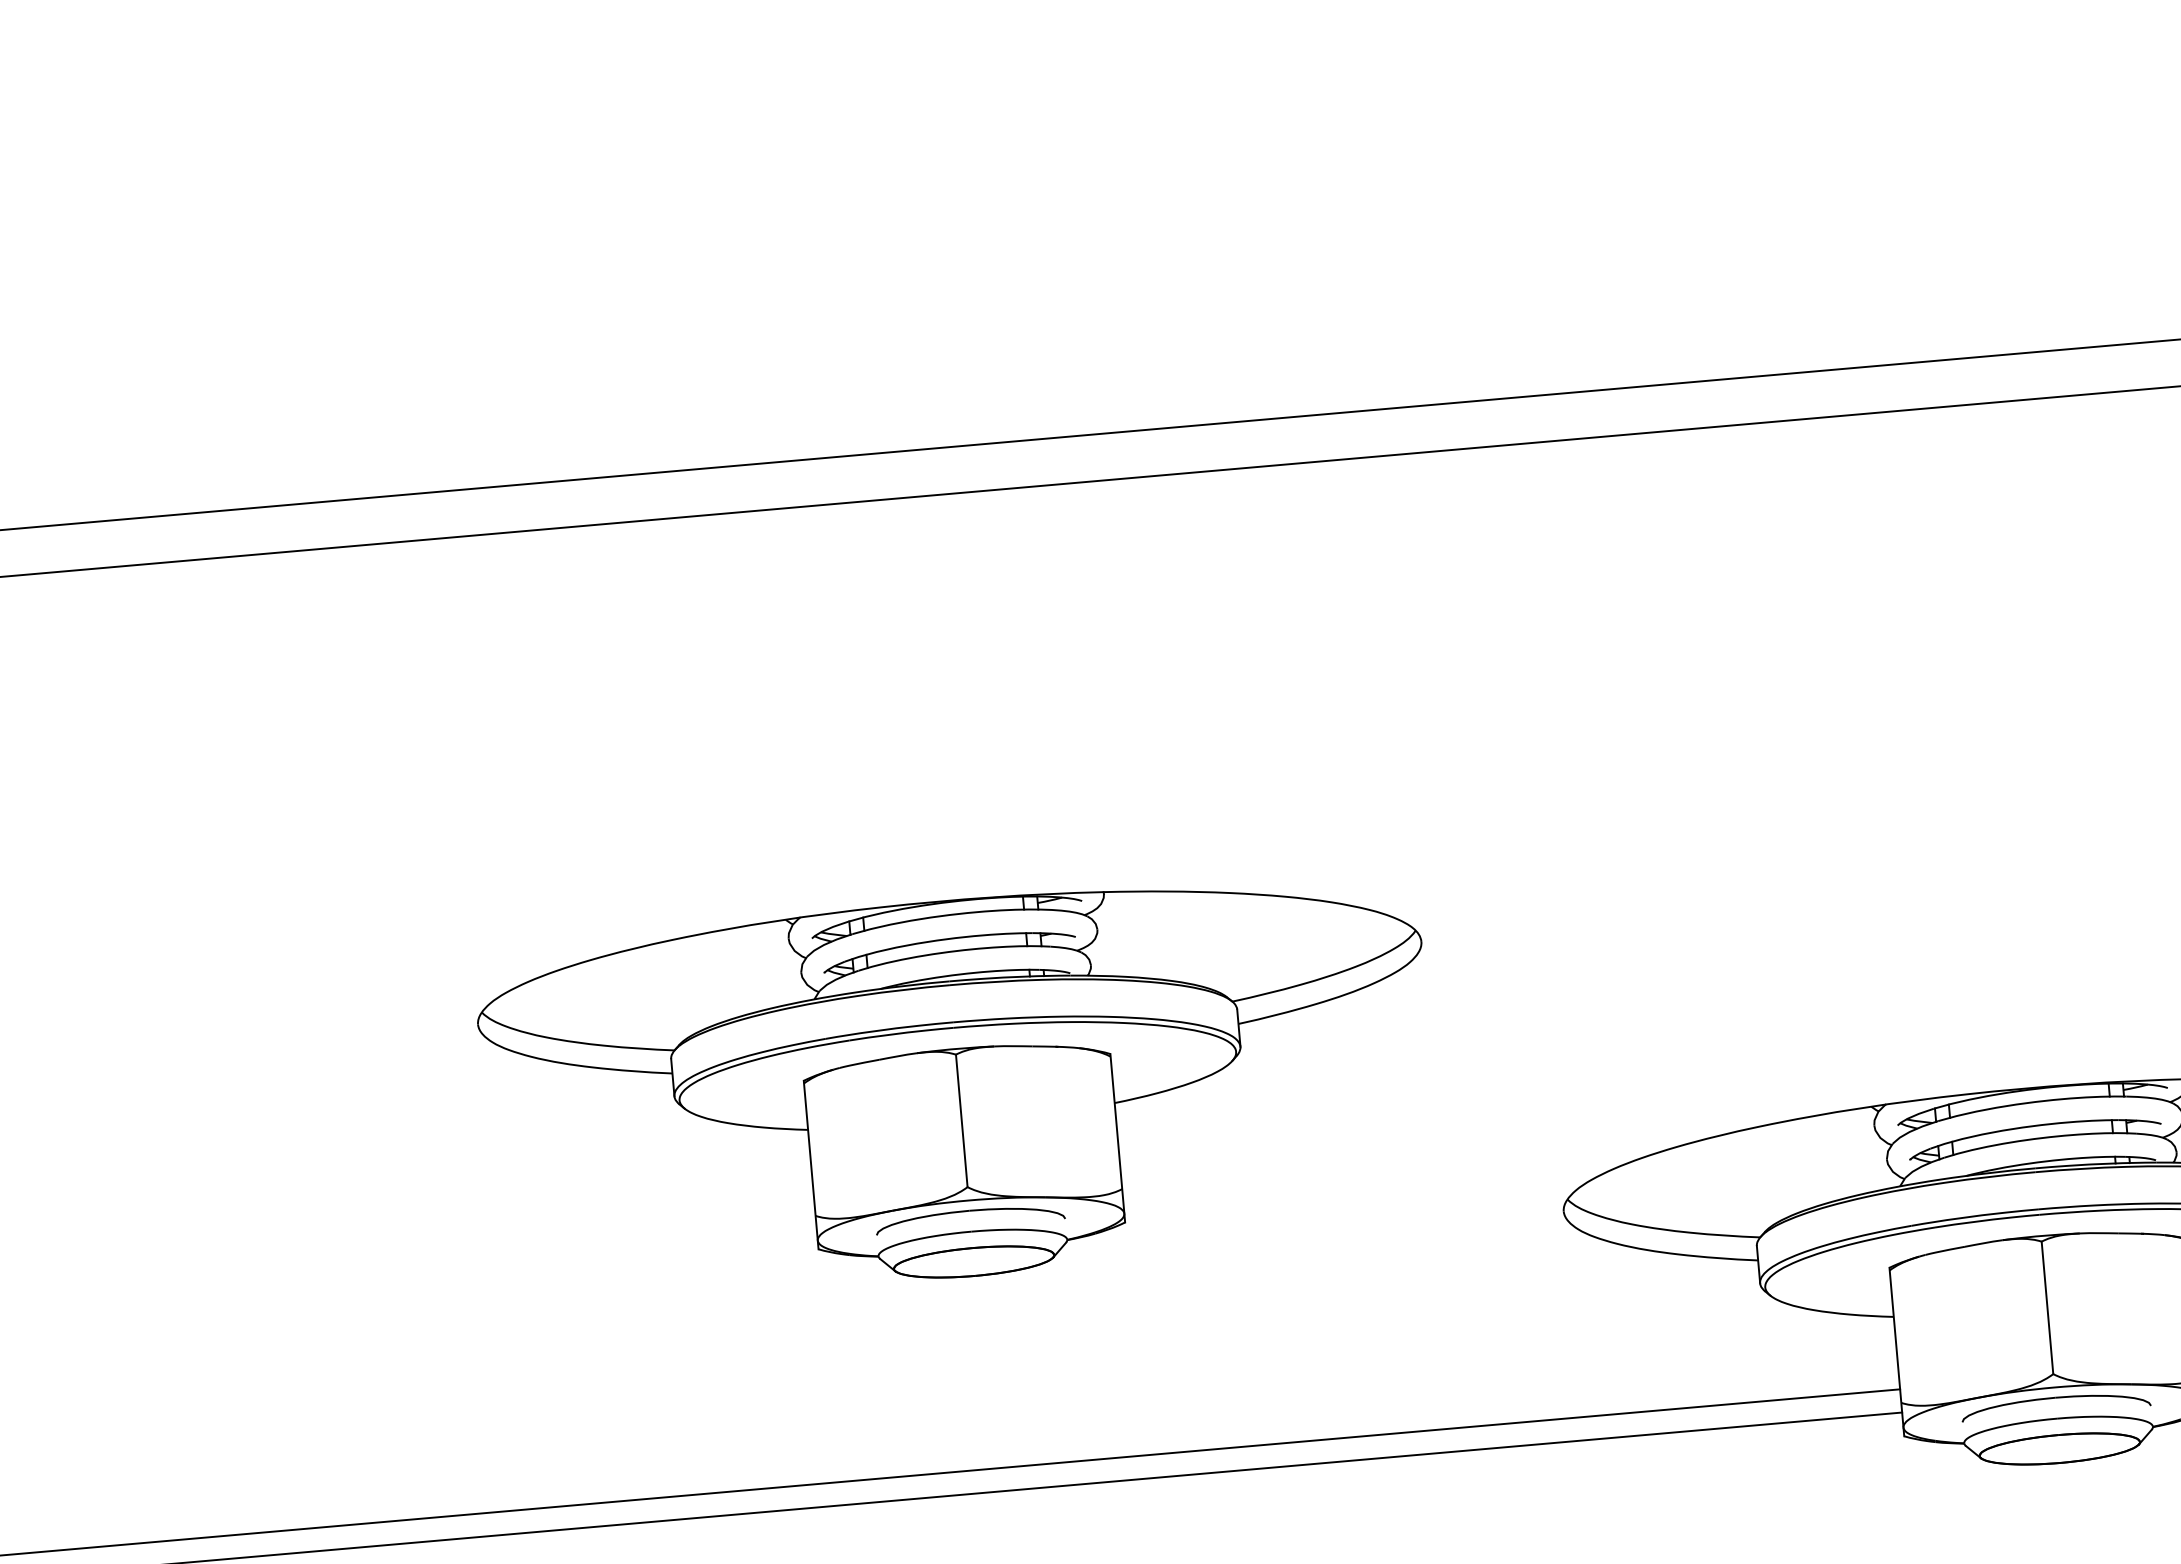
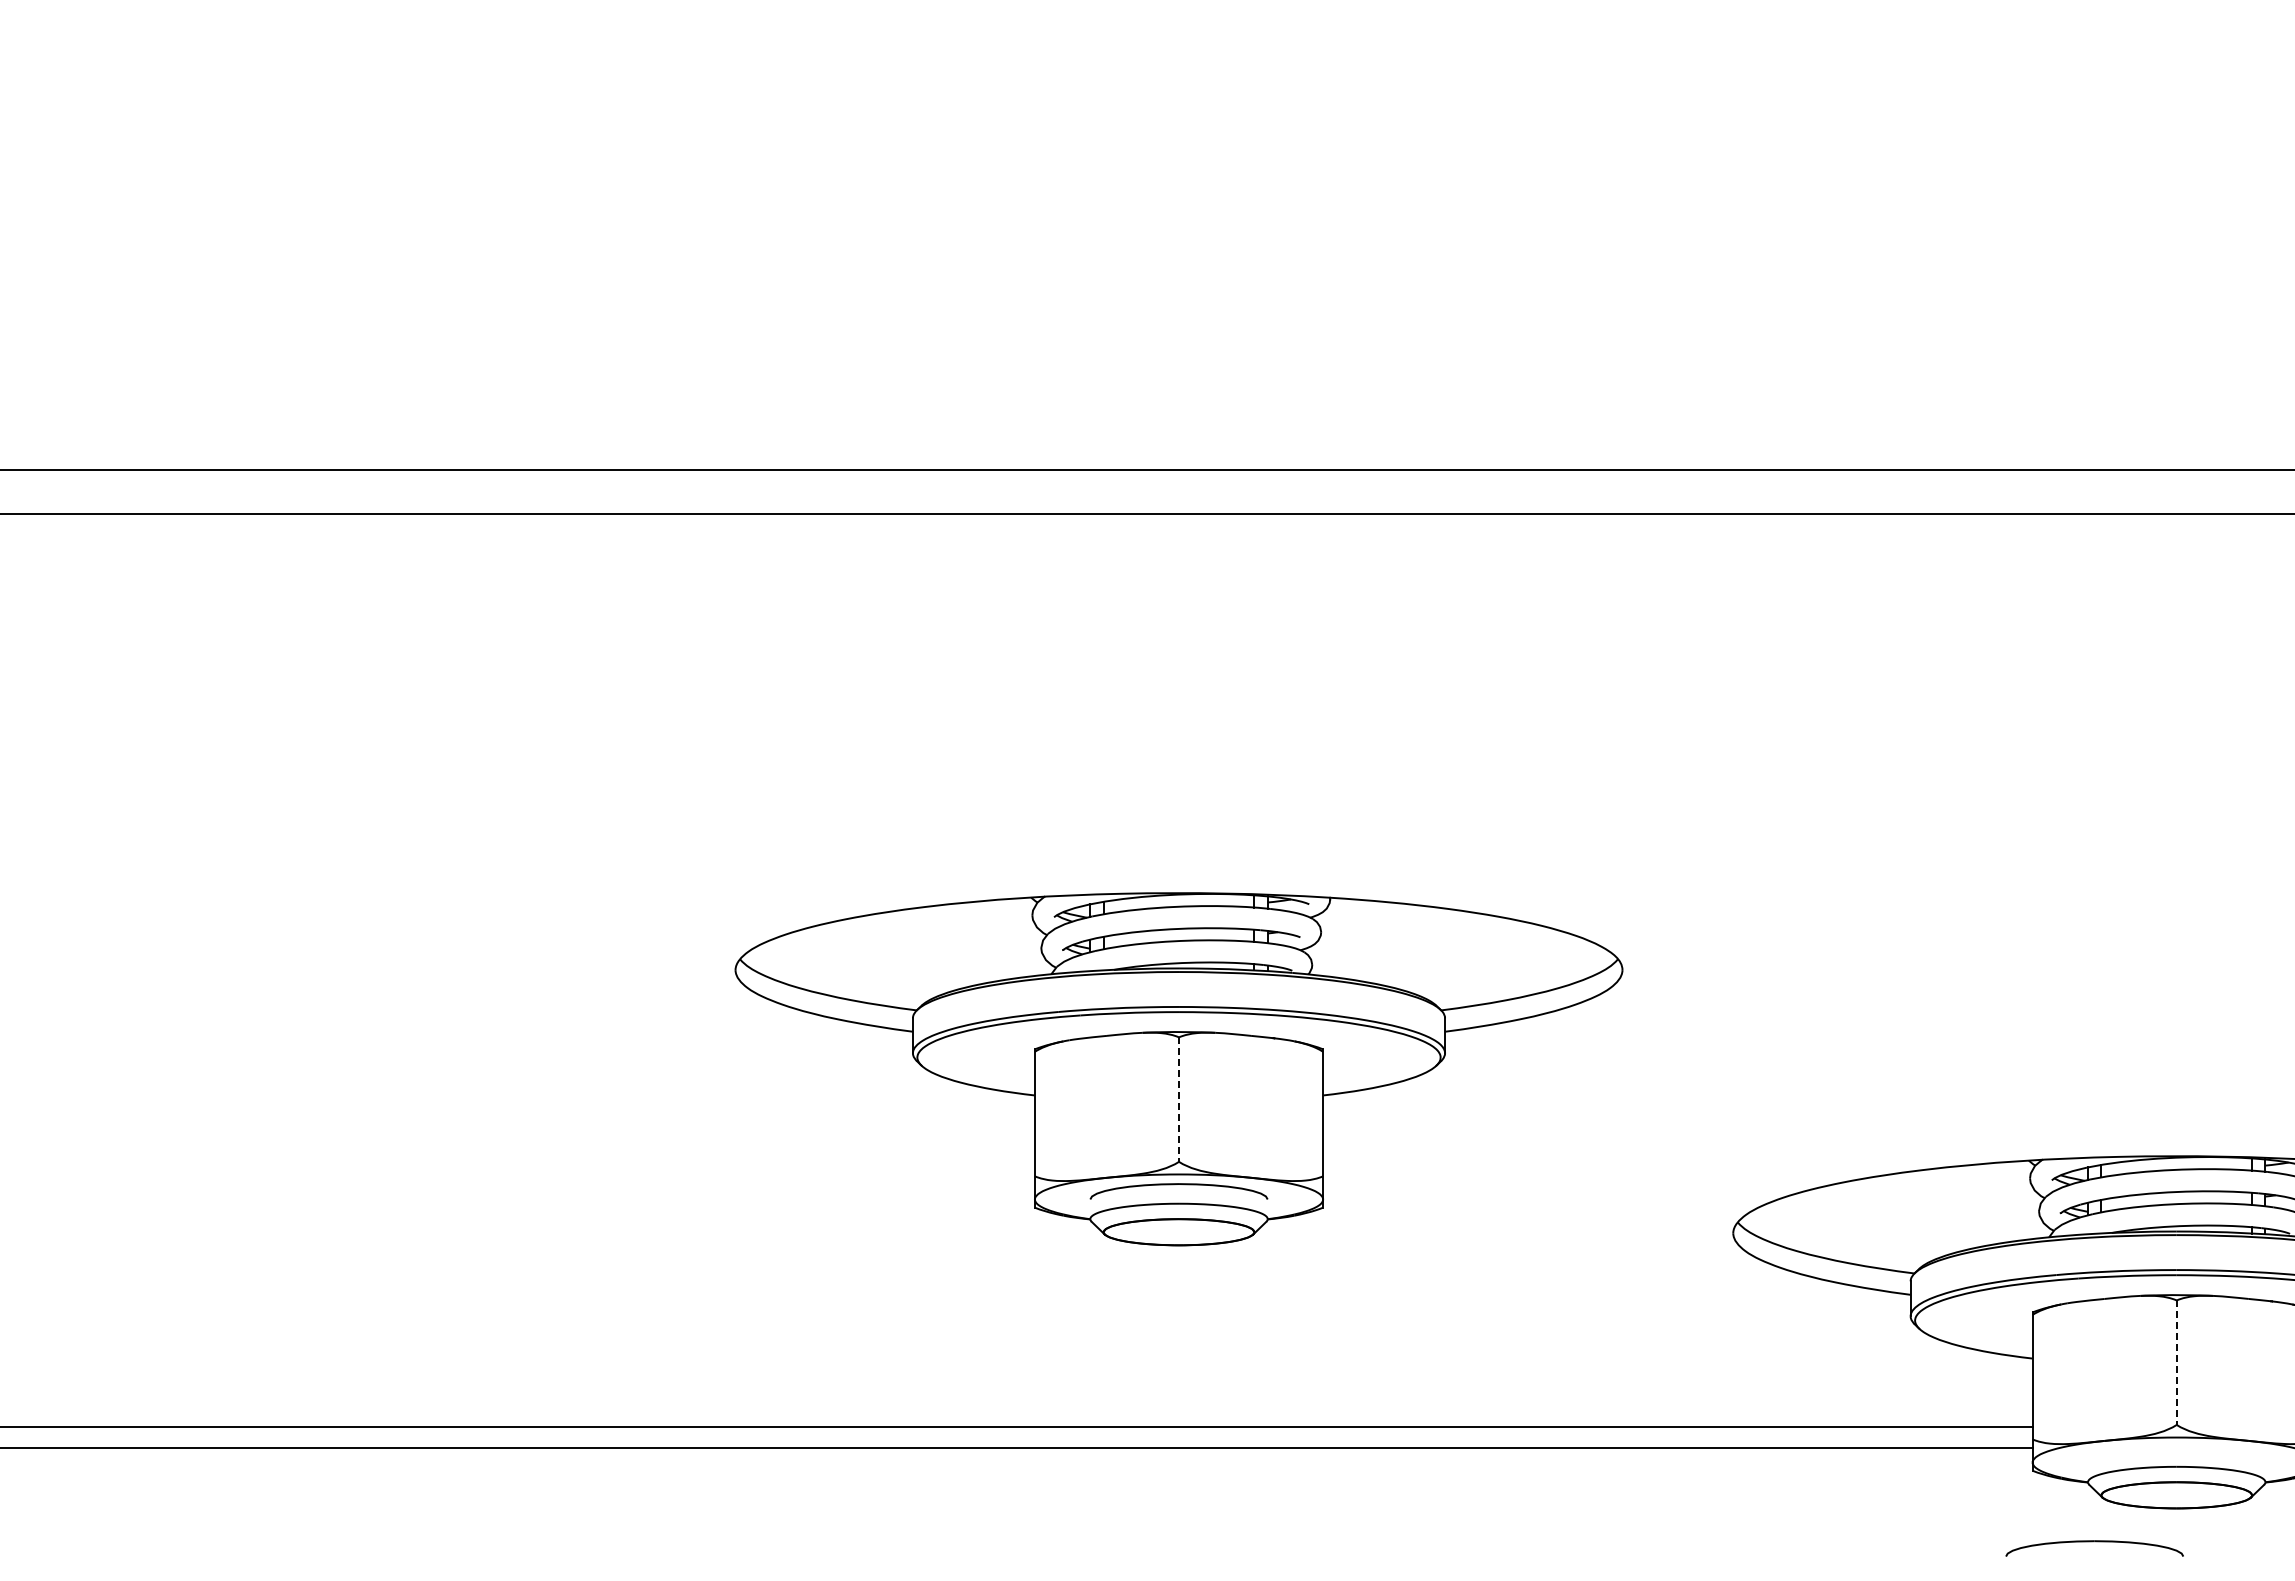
line: (962, 1121) -> (1179, 1100), solid -> dashed
line: (2047, 1308) -> (2176, 1363), solid -> dashed
part: (2055, 1405) -> (2094, 1548), moved

